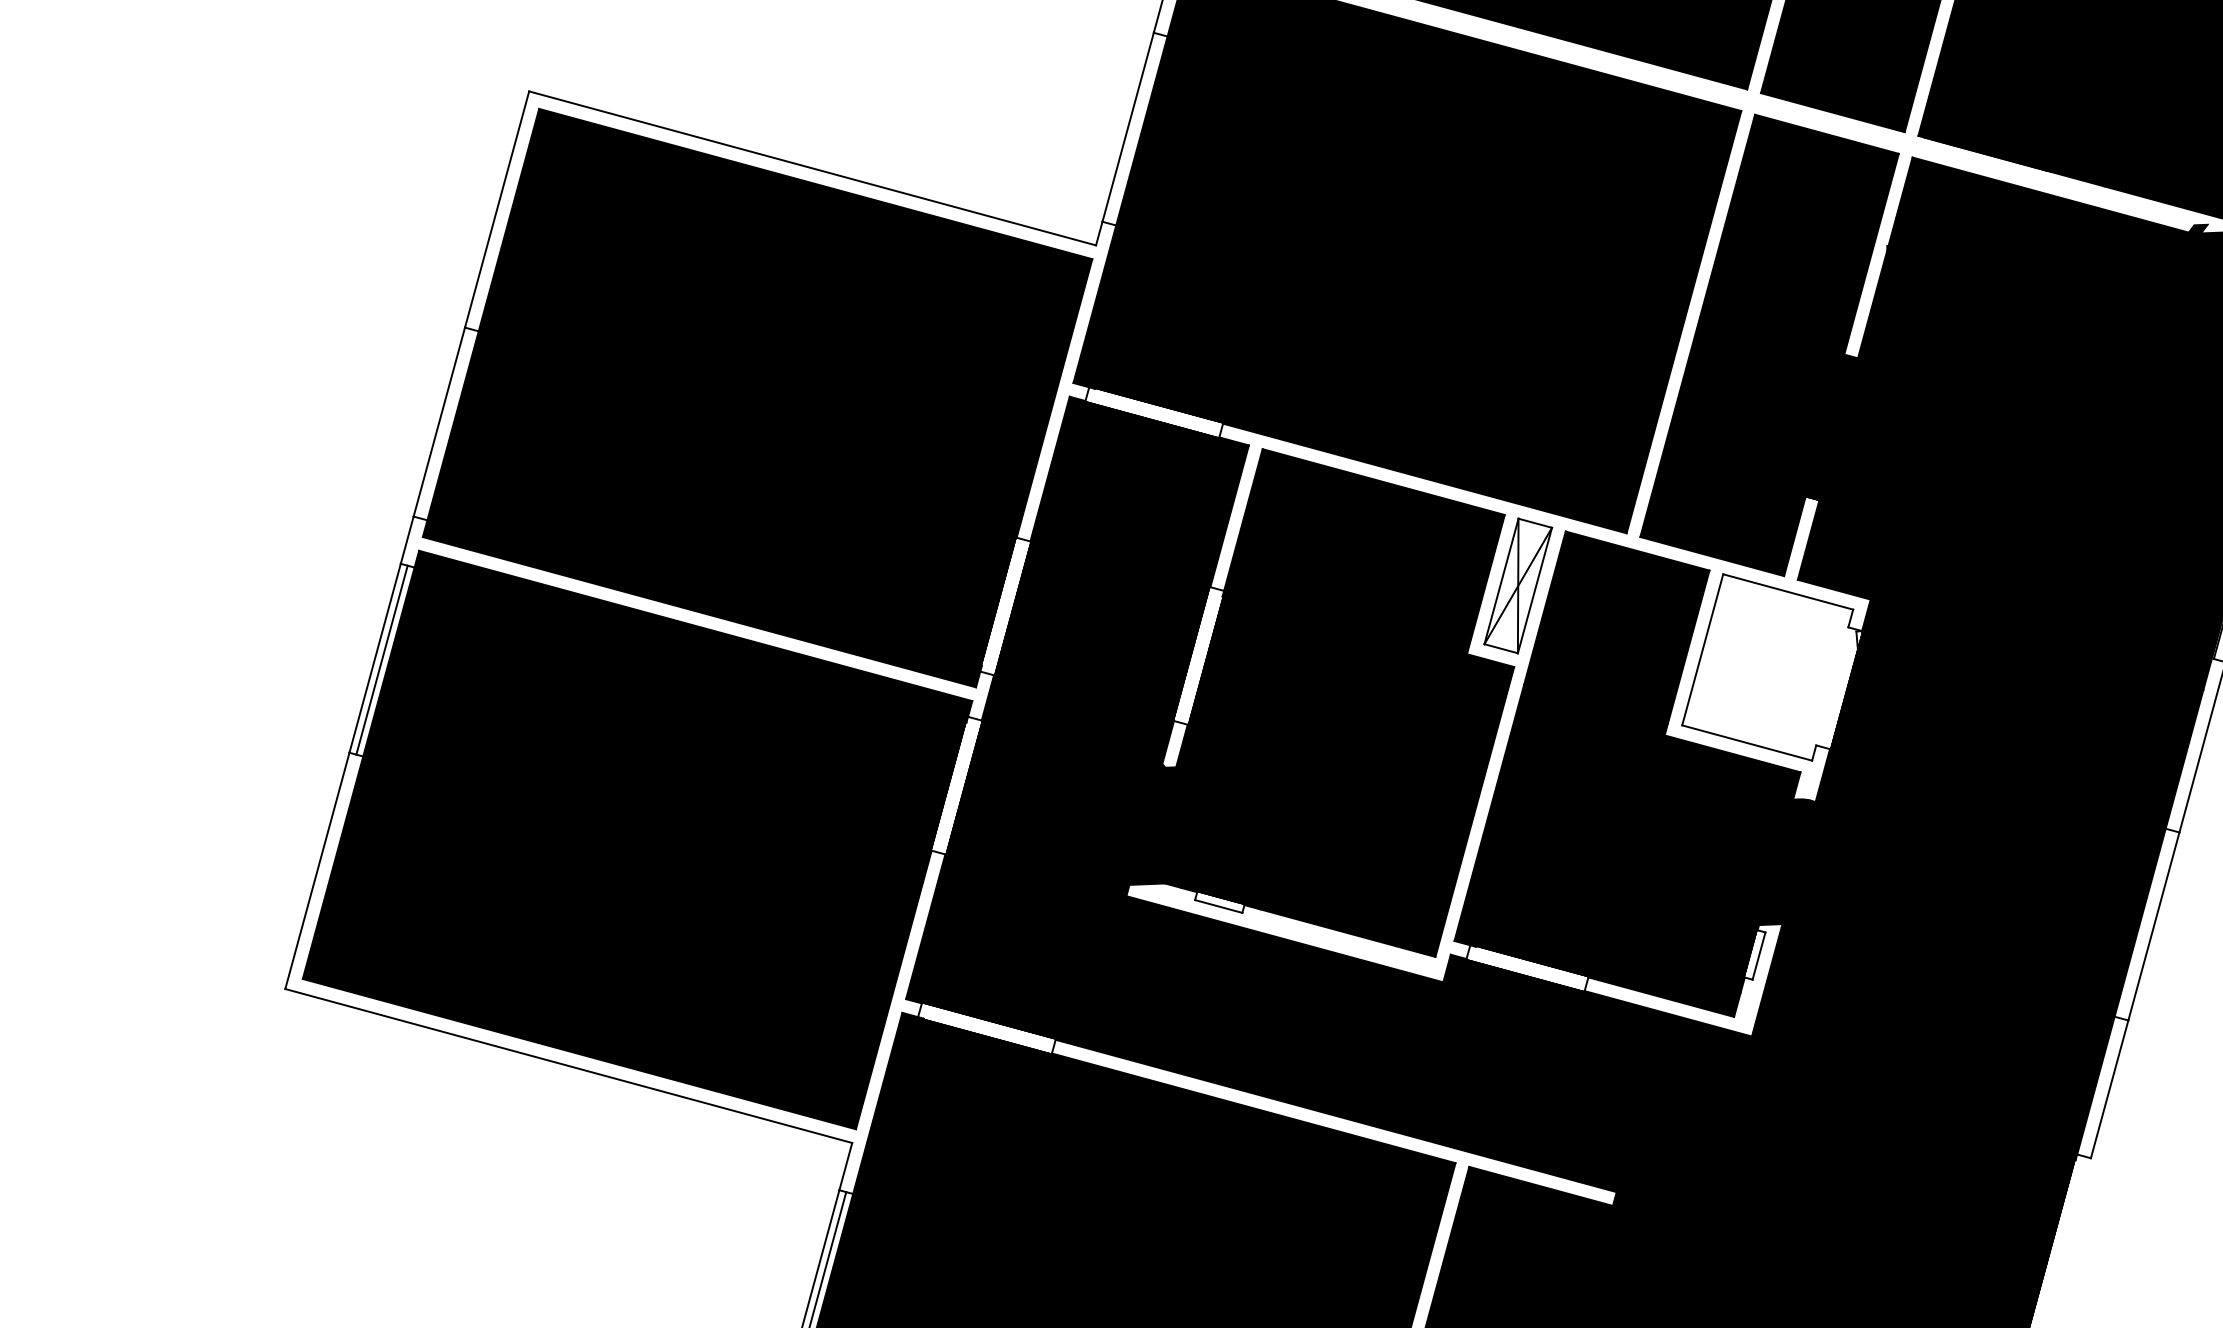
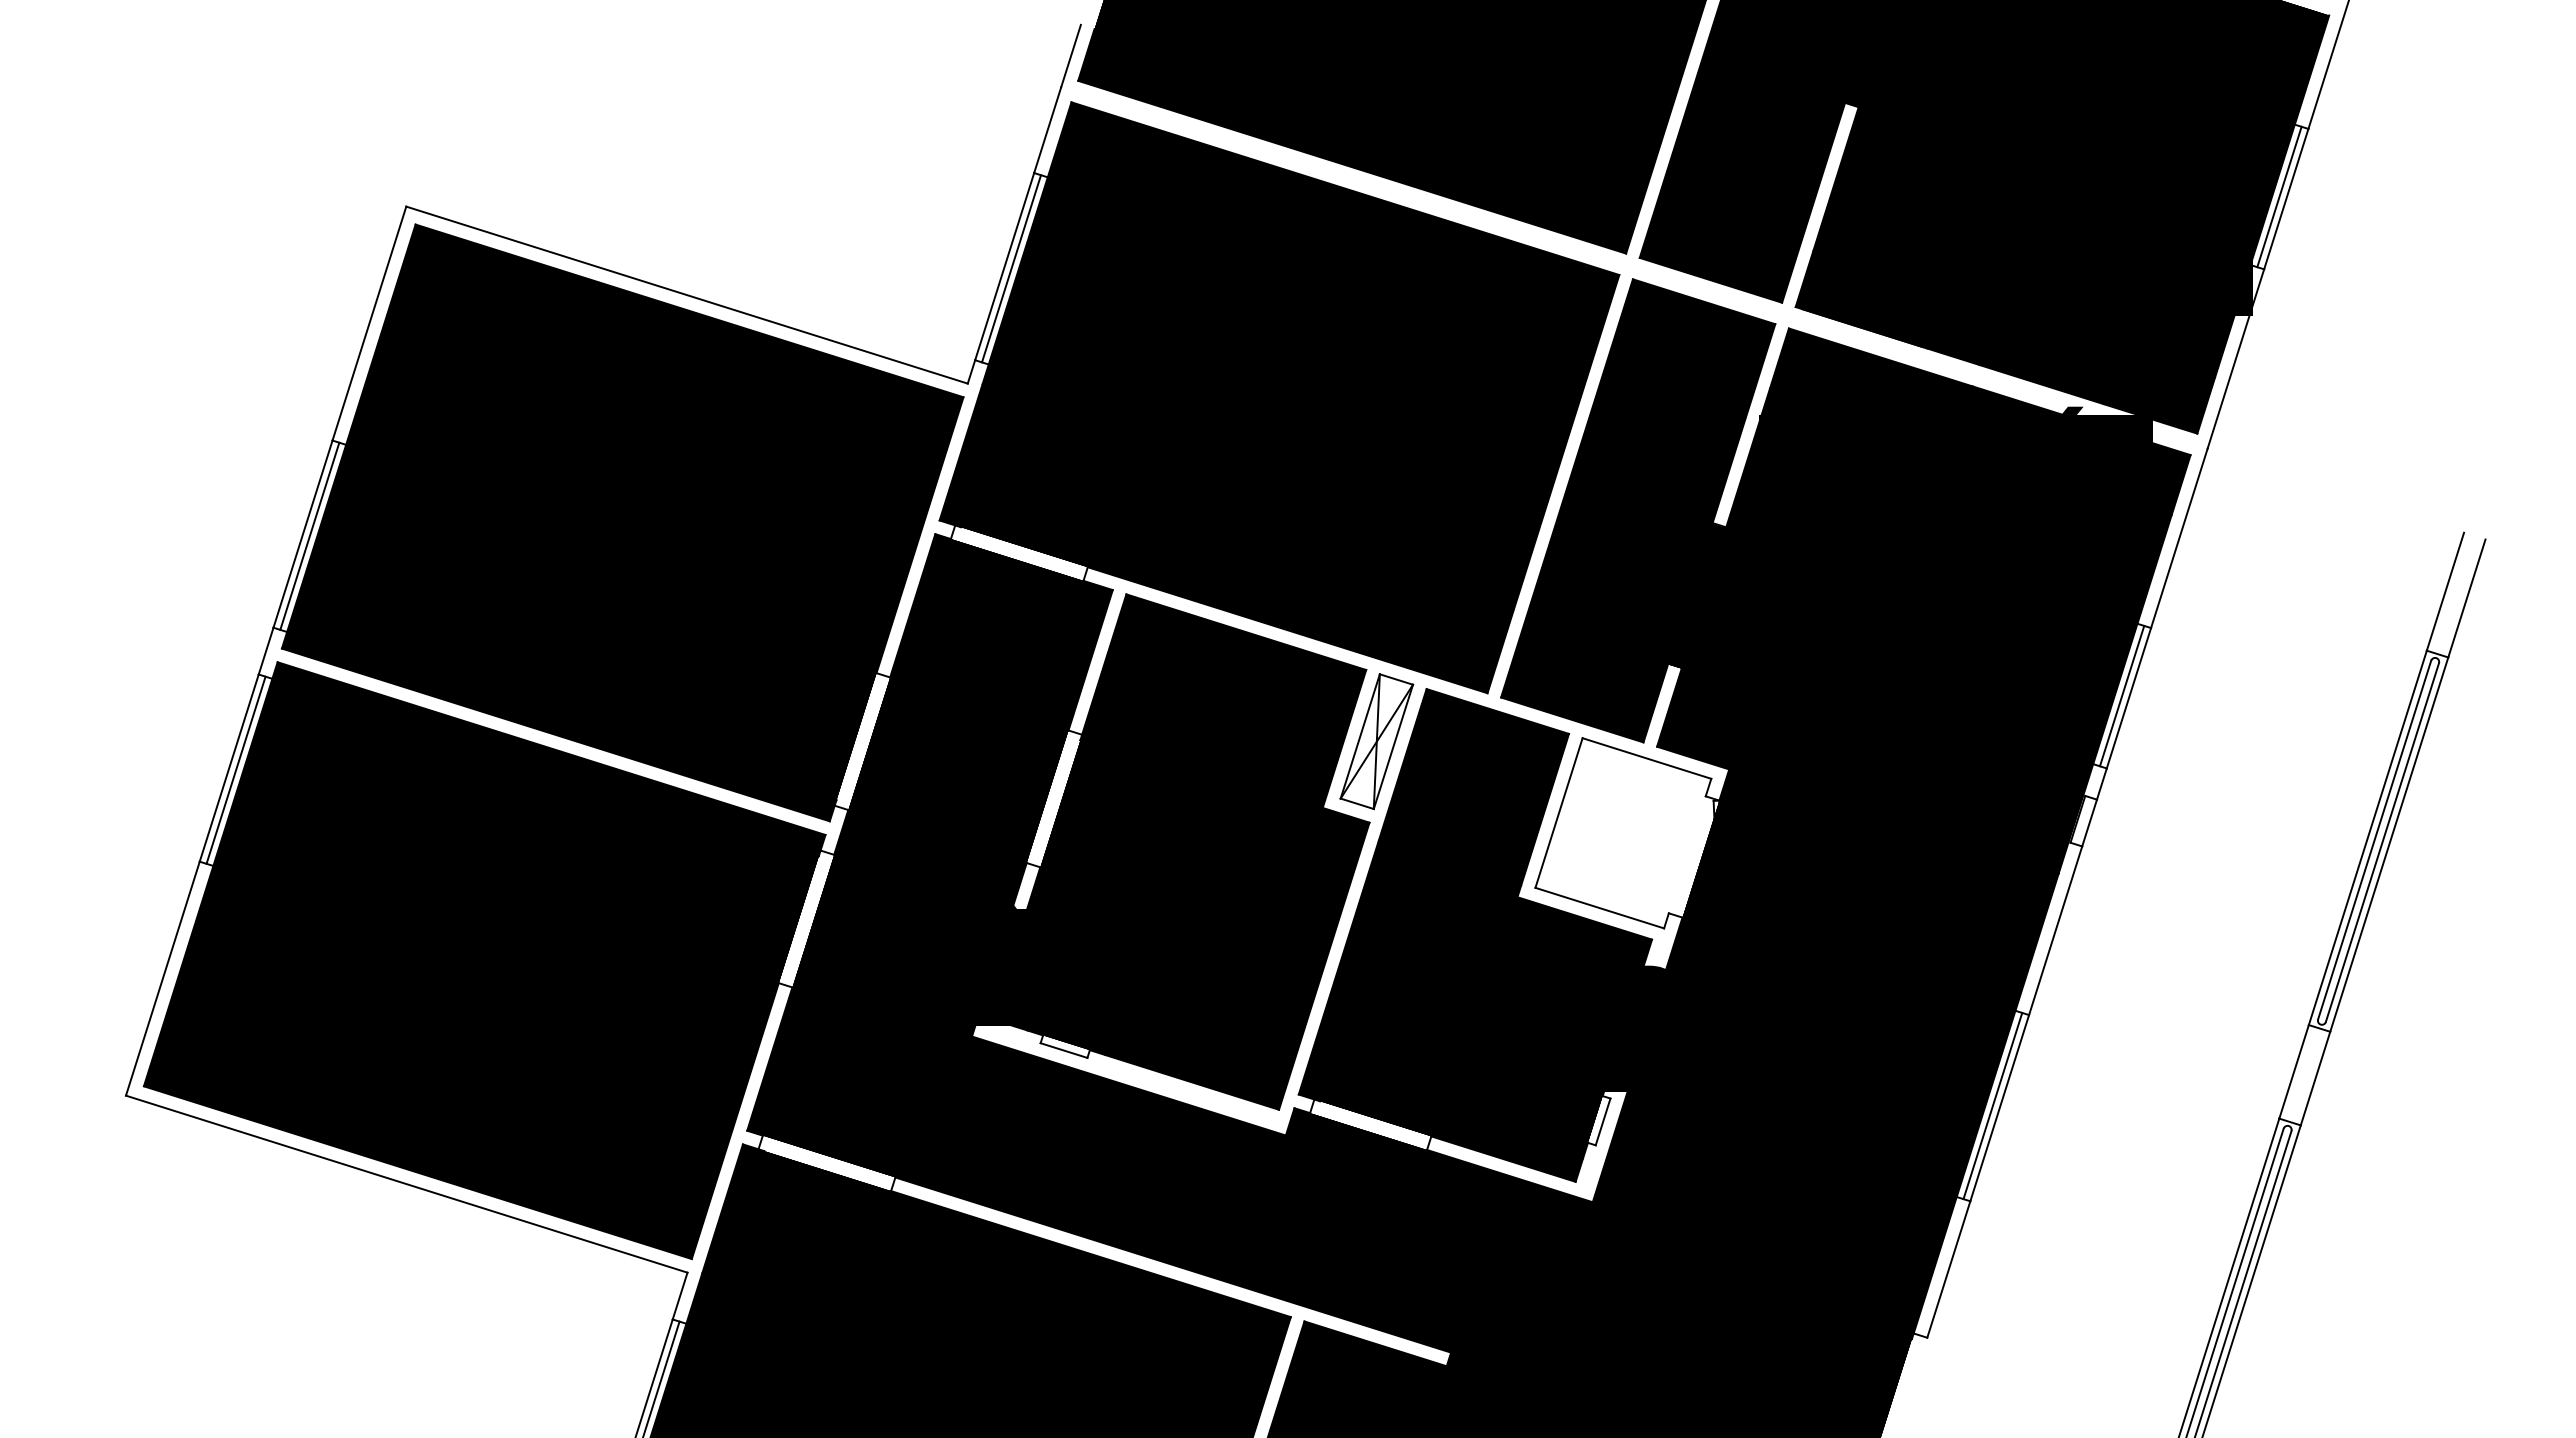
line: (1135, 128) -> (1011, 268), added
line: (445, 423) -> (309, 535), added
line: (2146, 924) -> (1992, 1105), added

